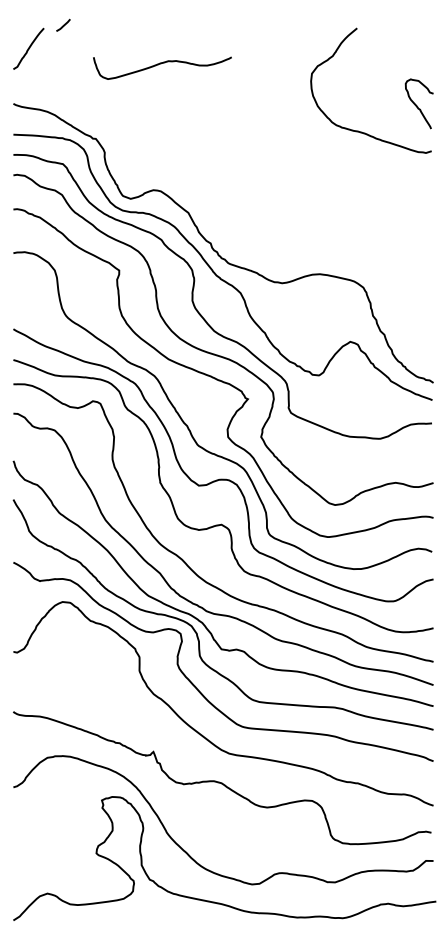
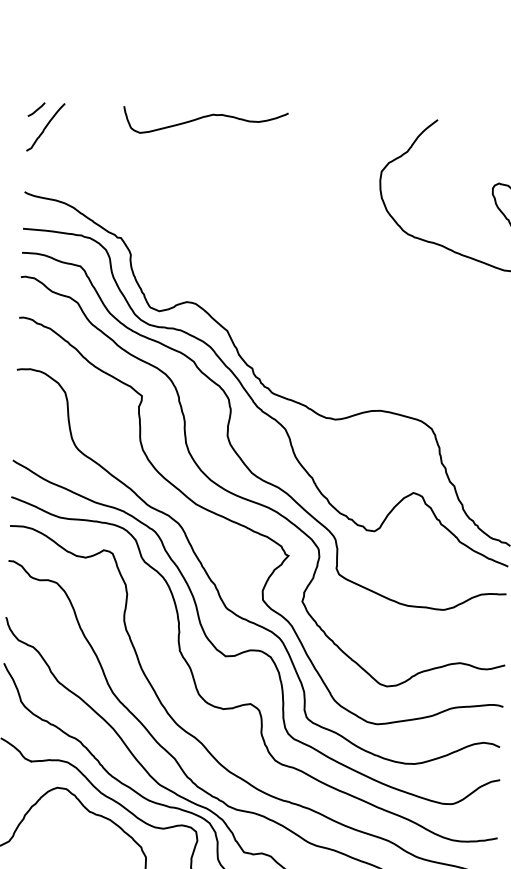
line: (63, 24) -> (36, 108), moved
curve: (161, 64) -> (204, 118), moved

